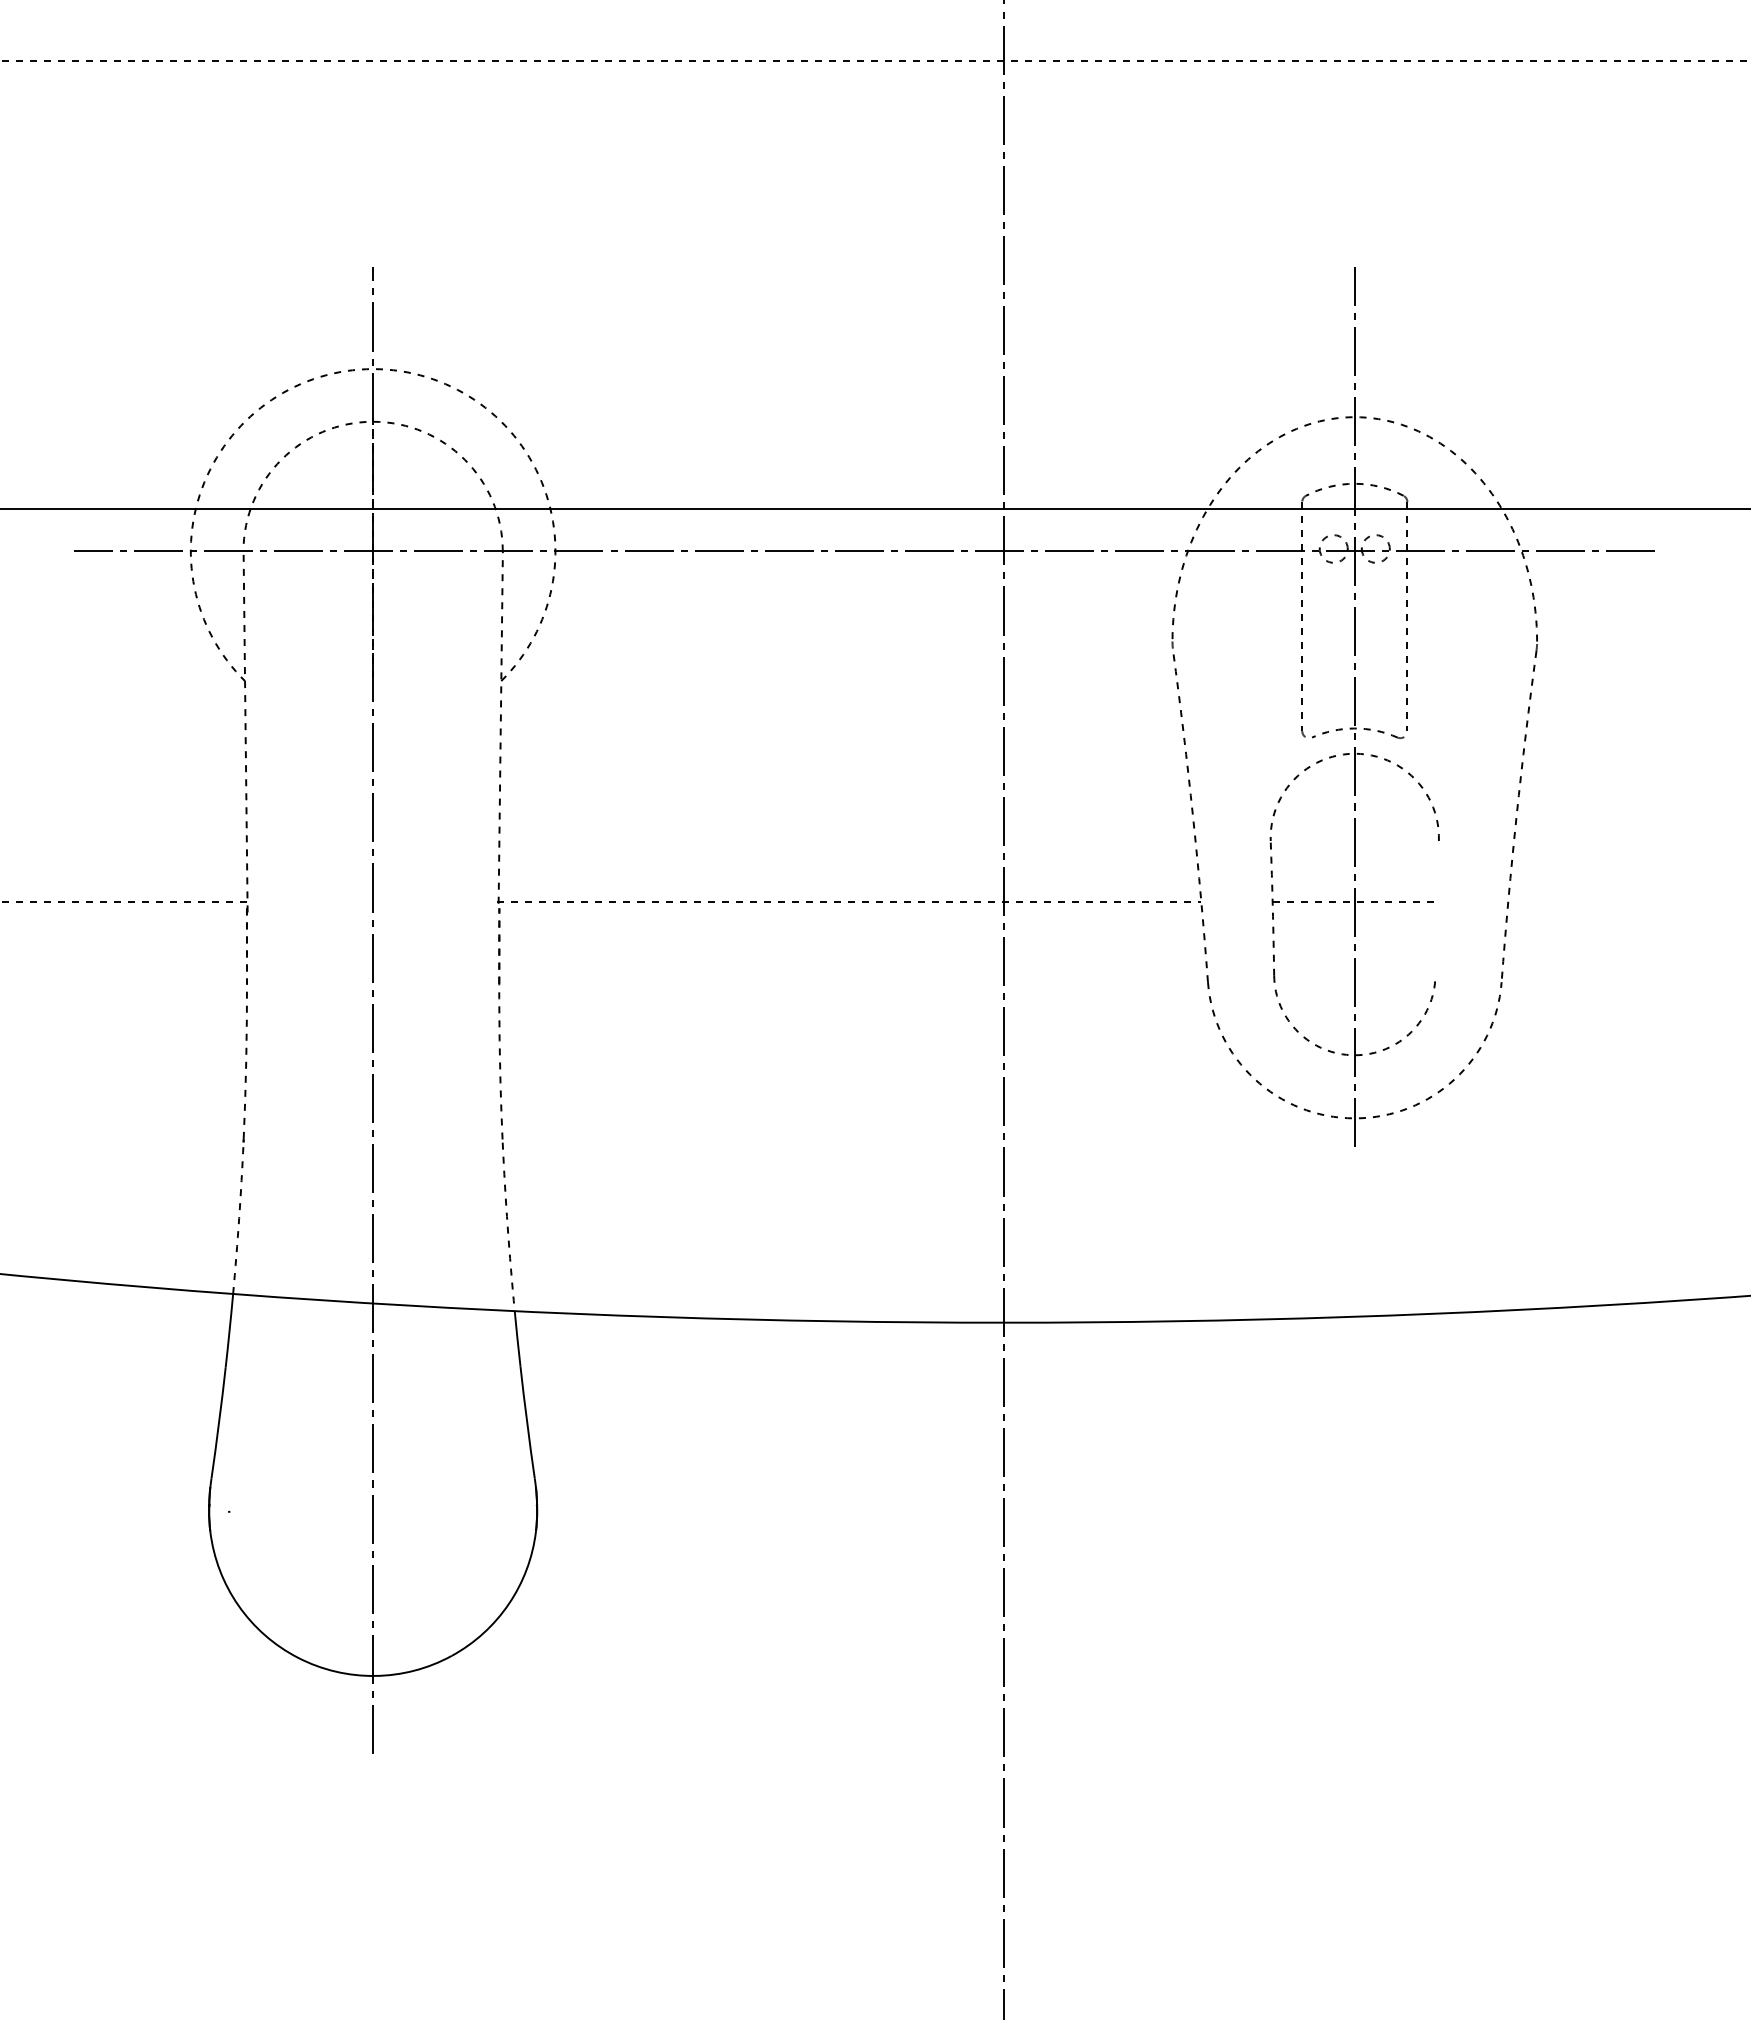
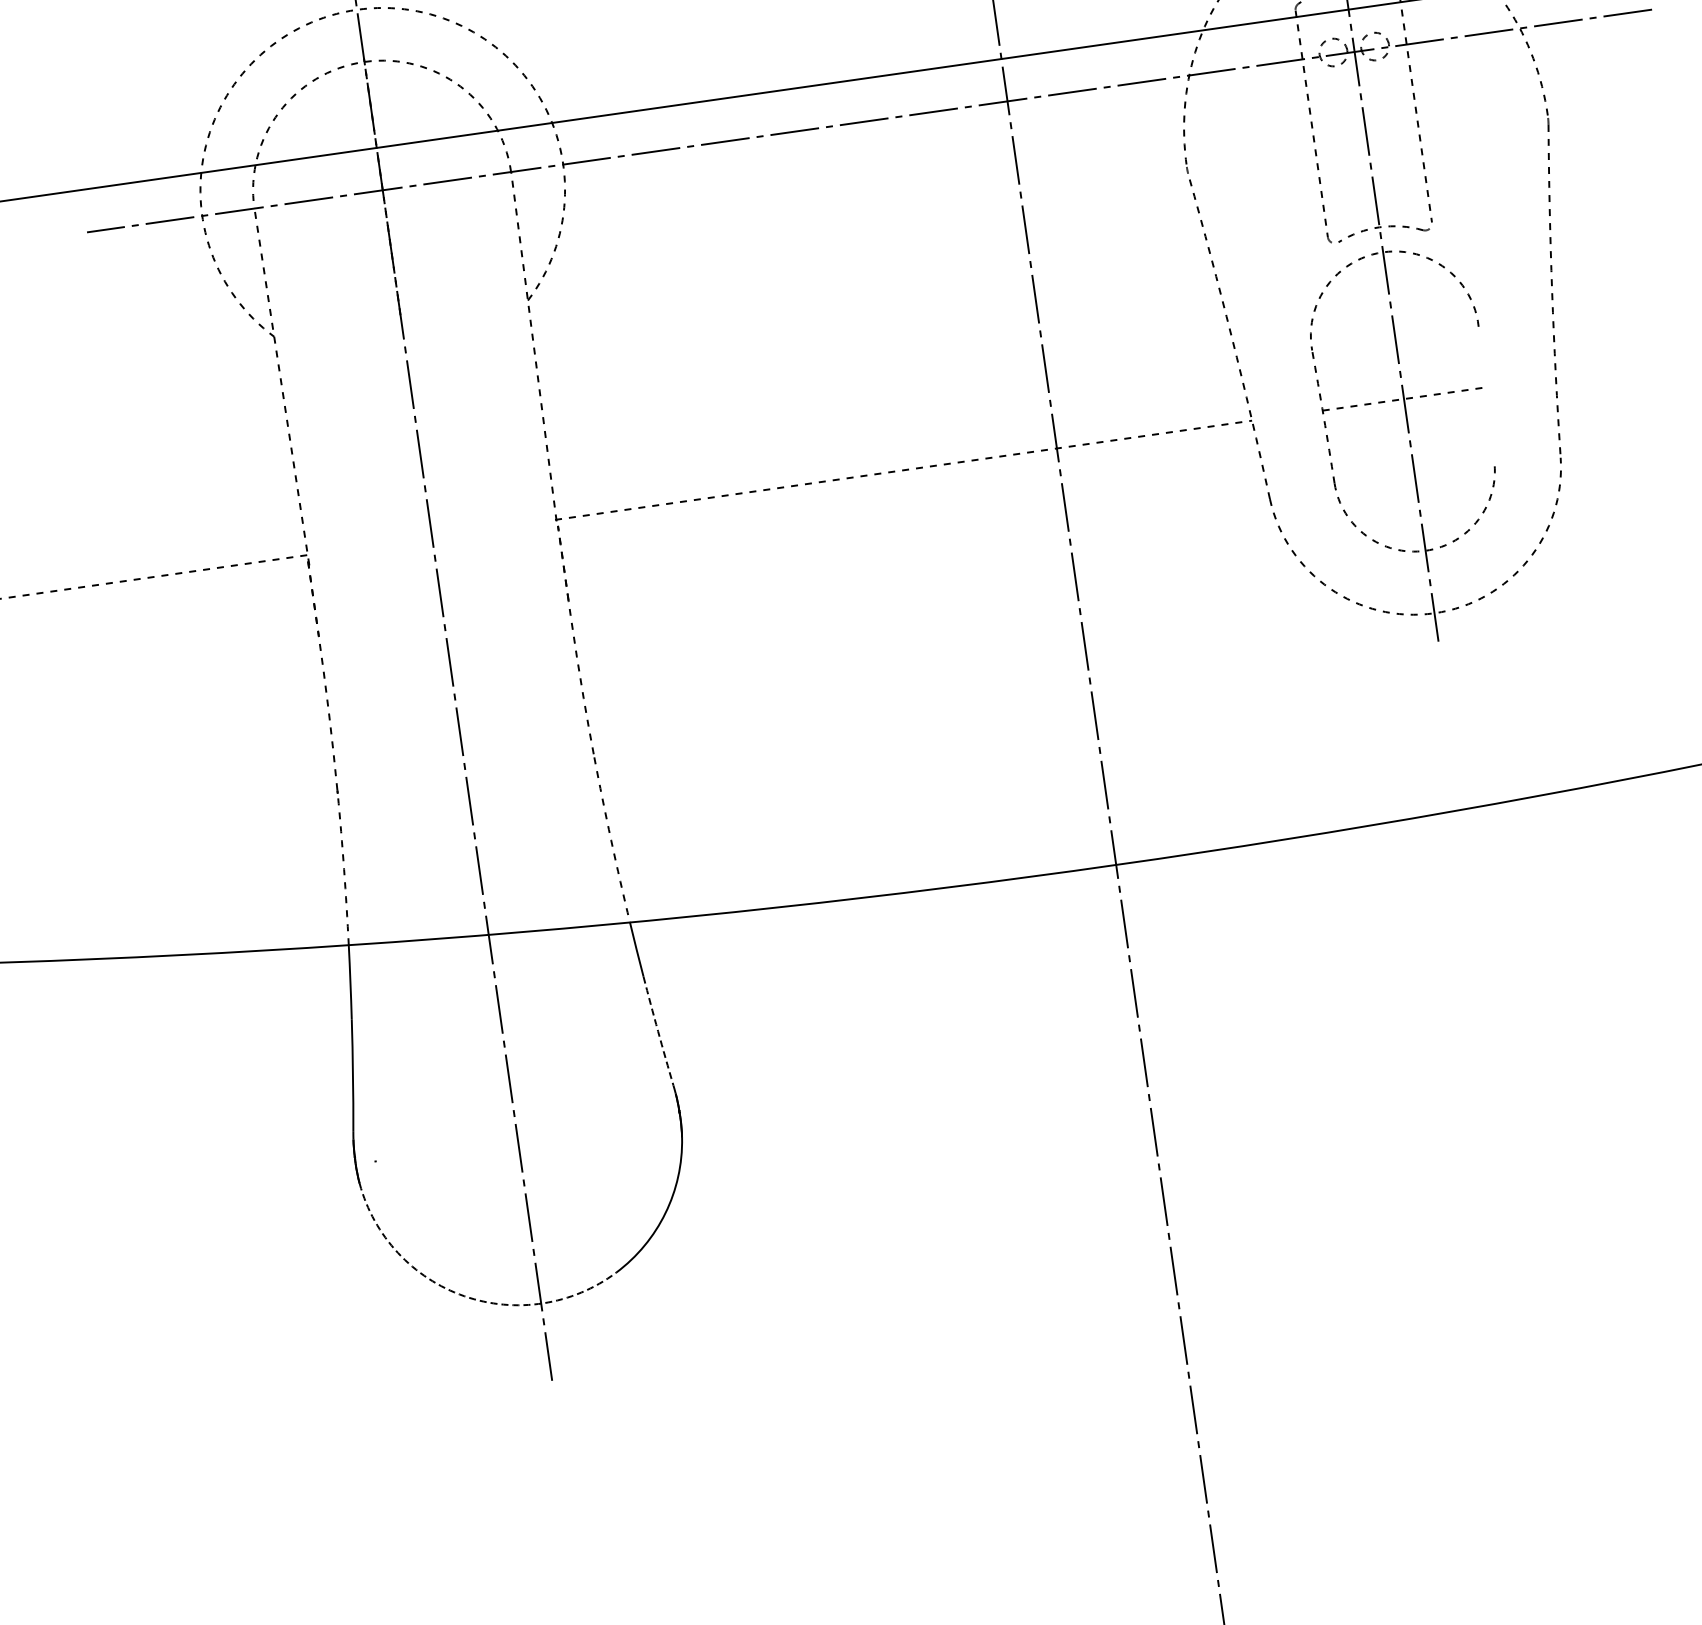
arc: (527, 1422) -> (658, 1030), solid -> dashed
arc: (298, 1657) -> (464, 1295), solid -> dashed

